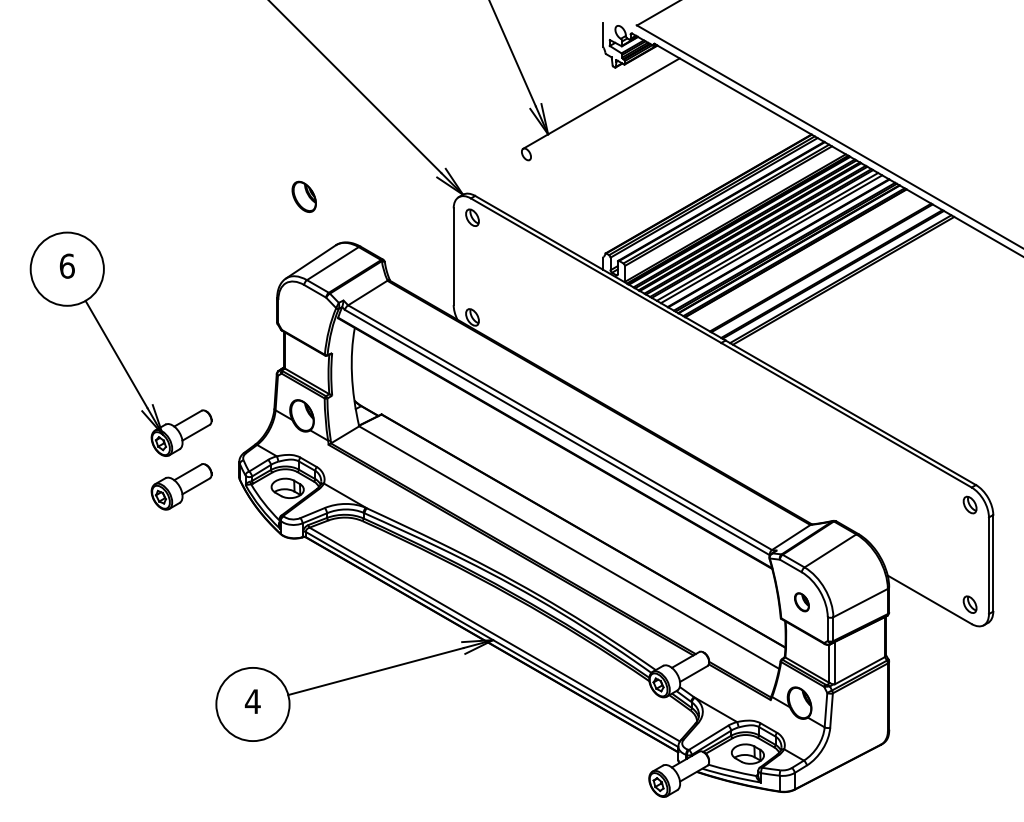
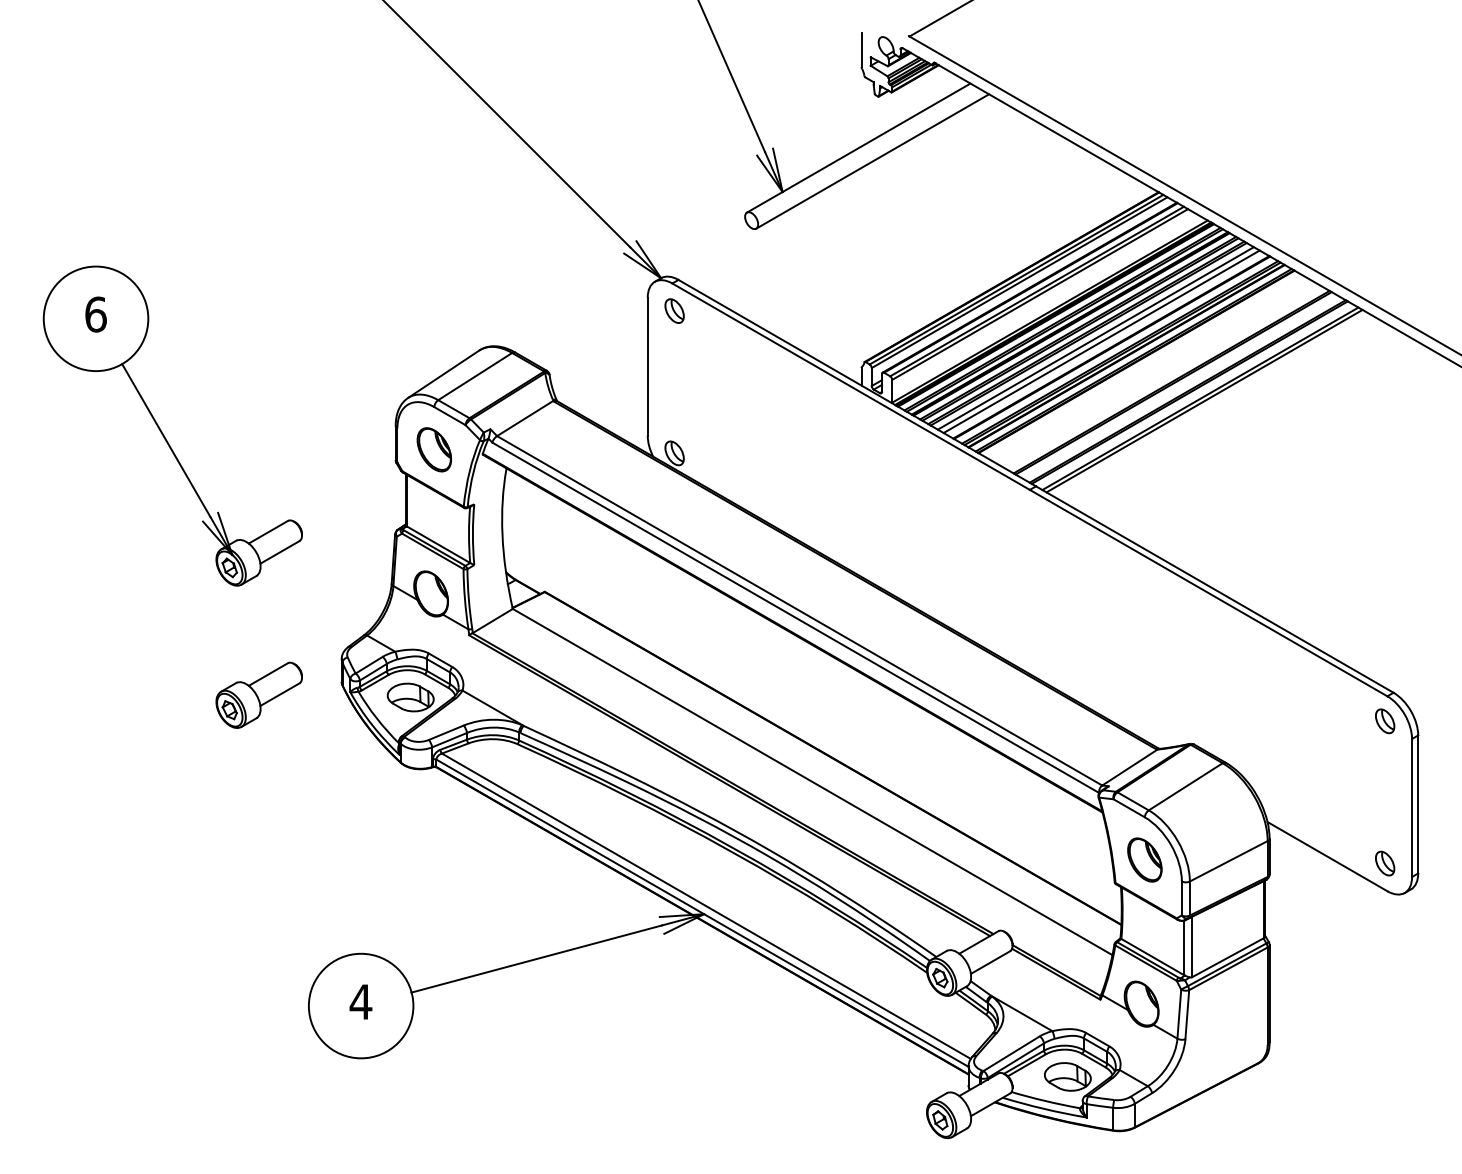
line: (610, 112) -> (871, 160), added
part: (303, 196) -> (433, 449), moved
part: (114, 348) -> (163, 432), moved
part: (801, 602) -> (1144, 860), size x1.67

